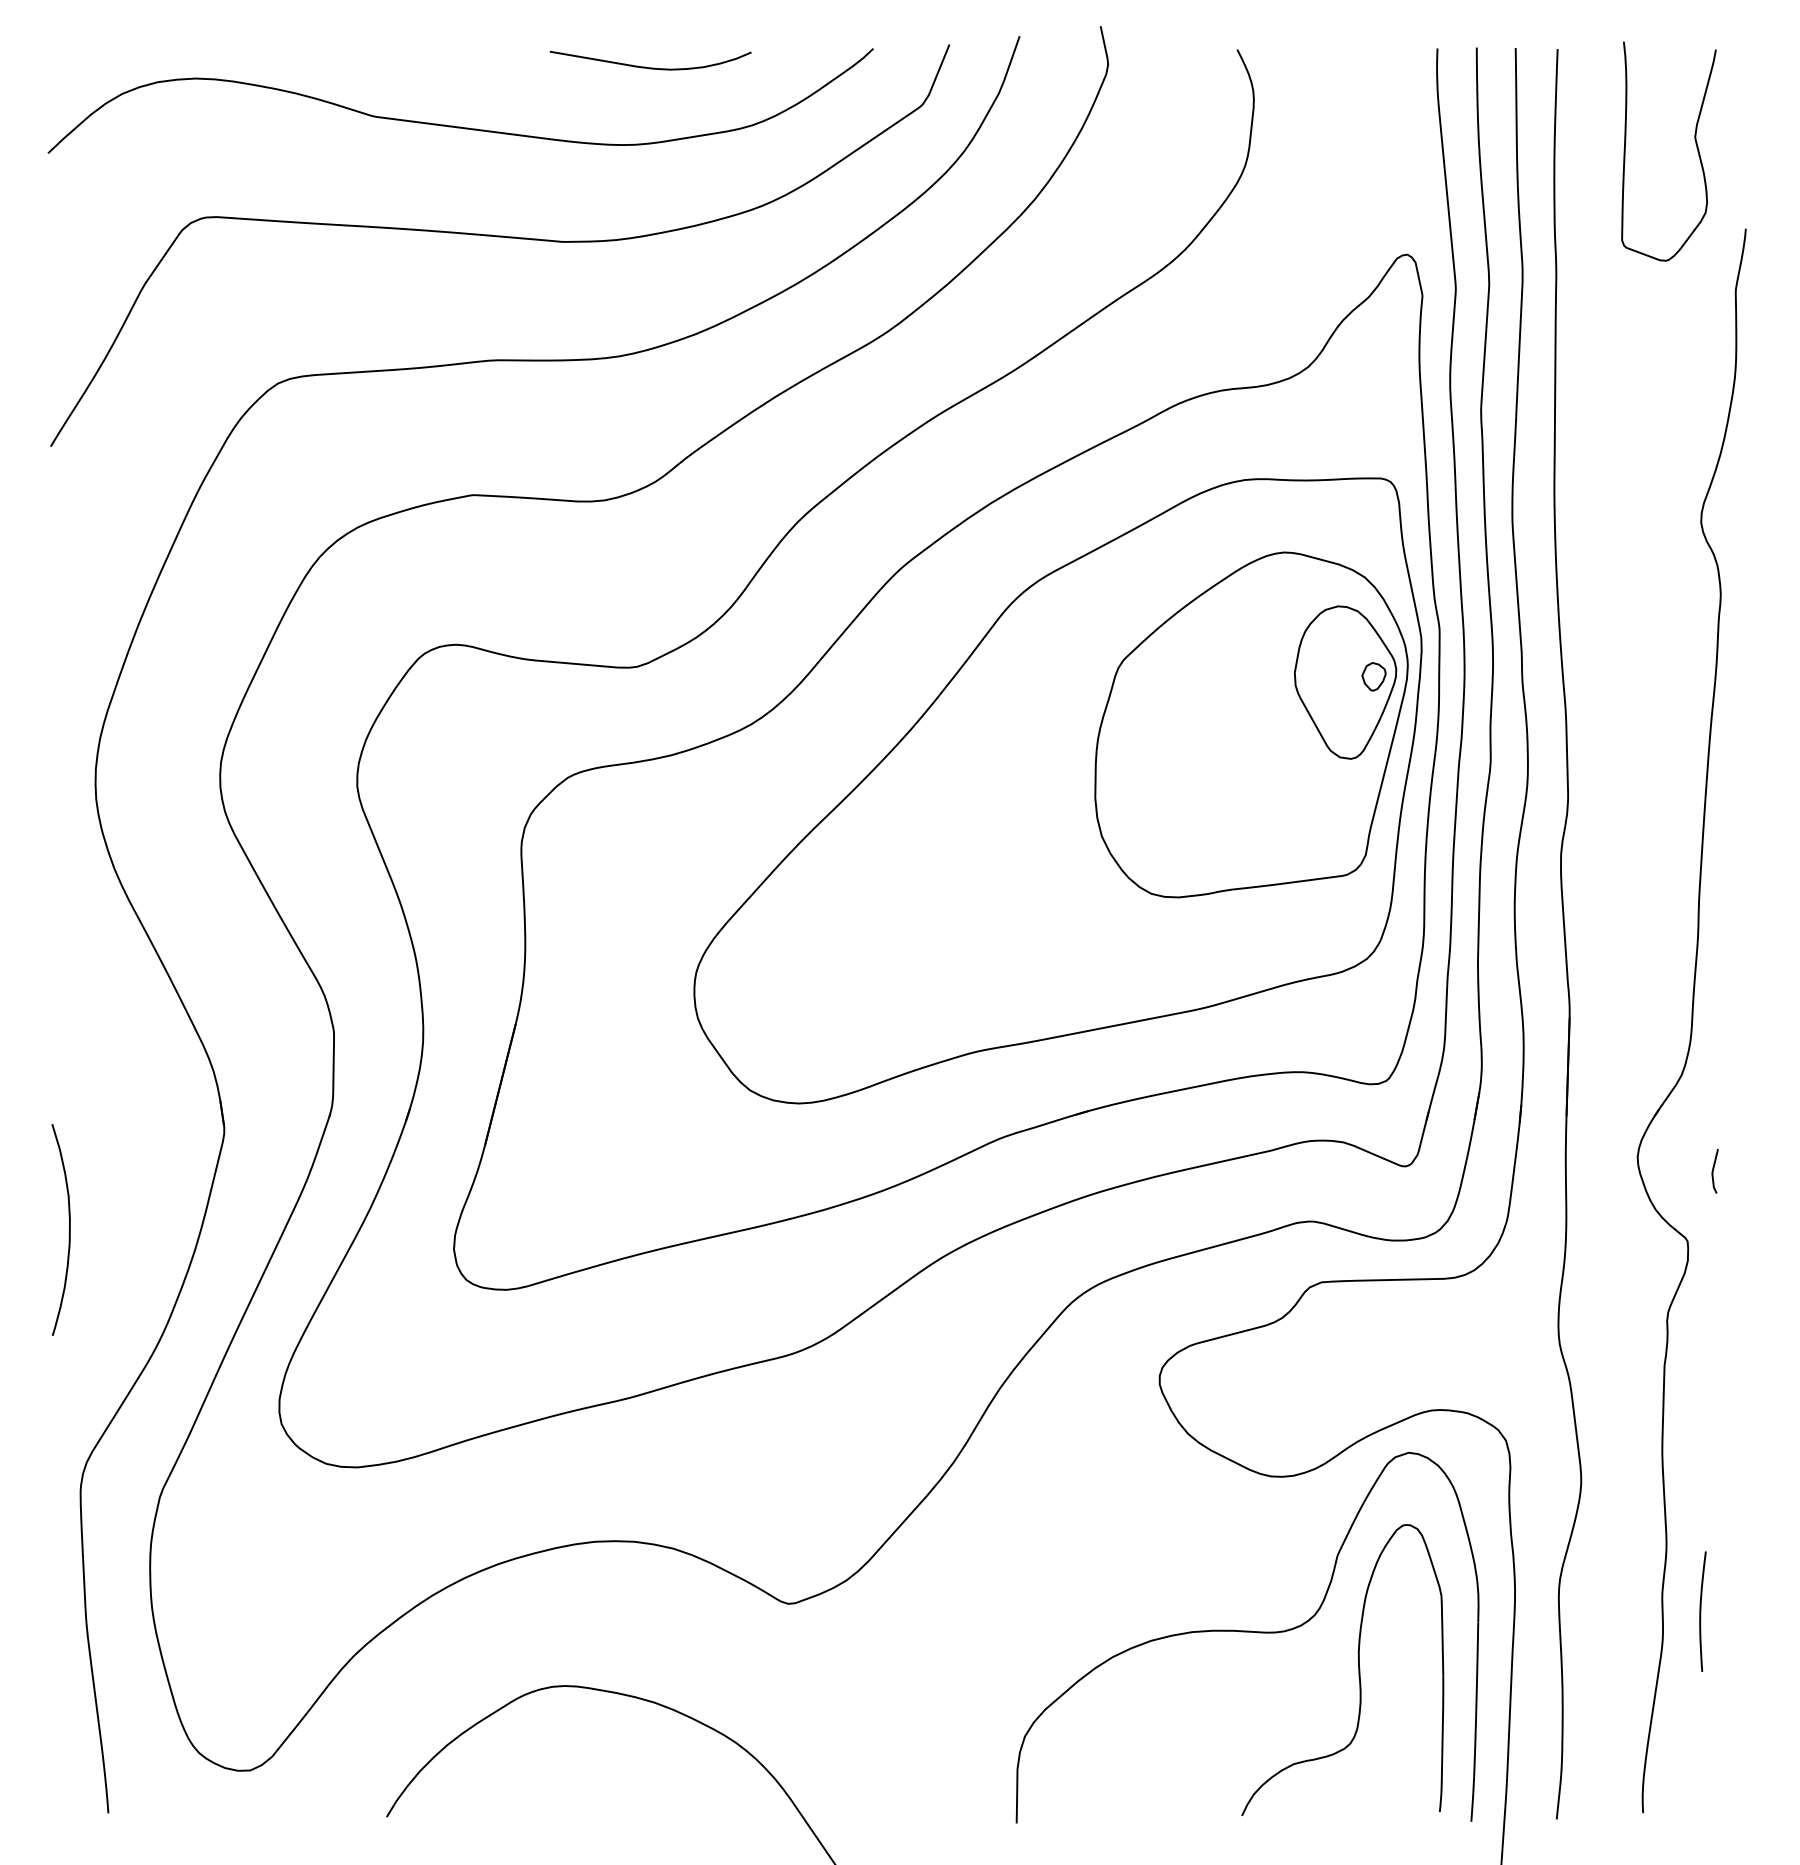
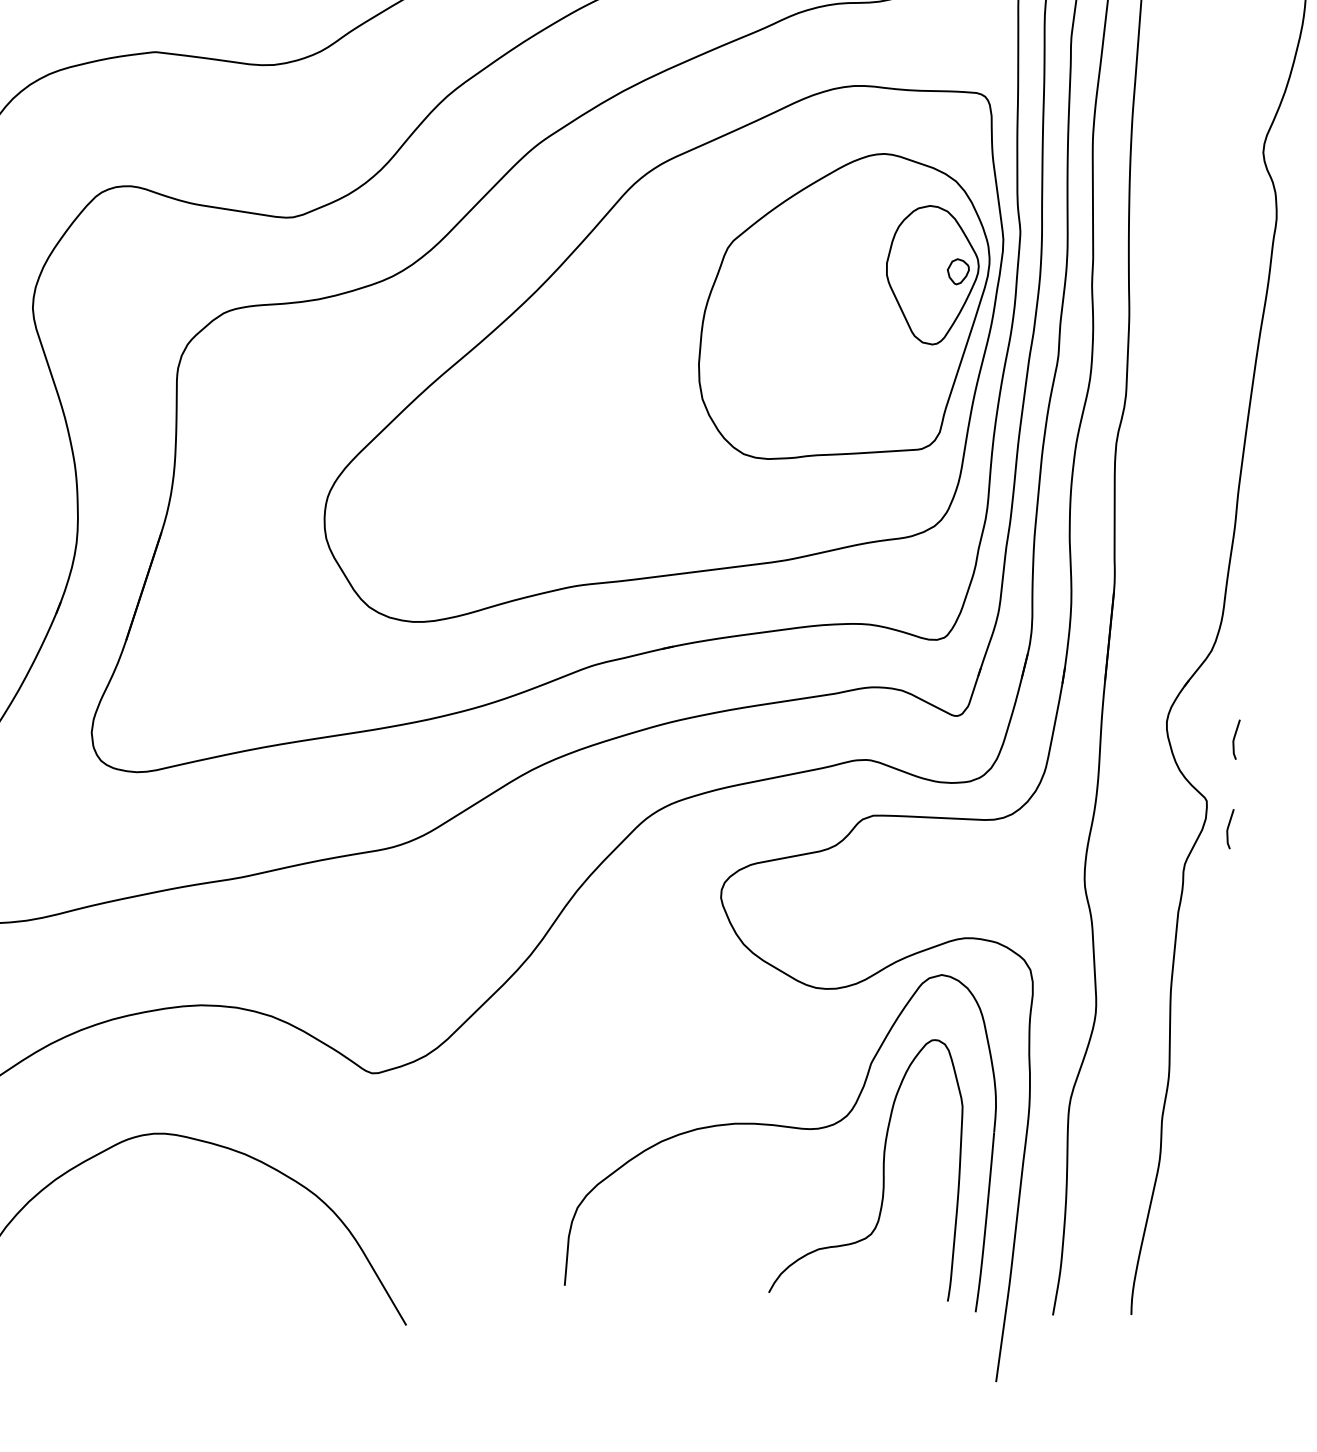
line: (1713, 1270) -> (1228, 829), added
curve: (1701, 1611) -> (1196, 1136), removed

